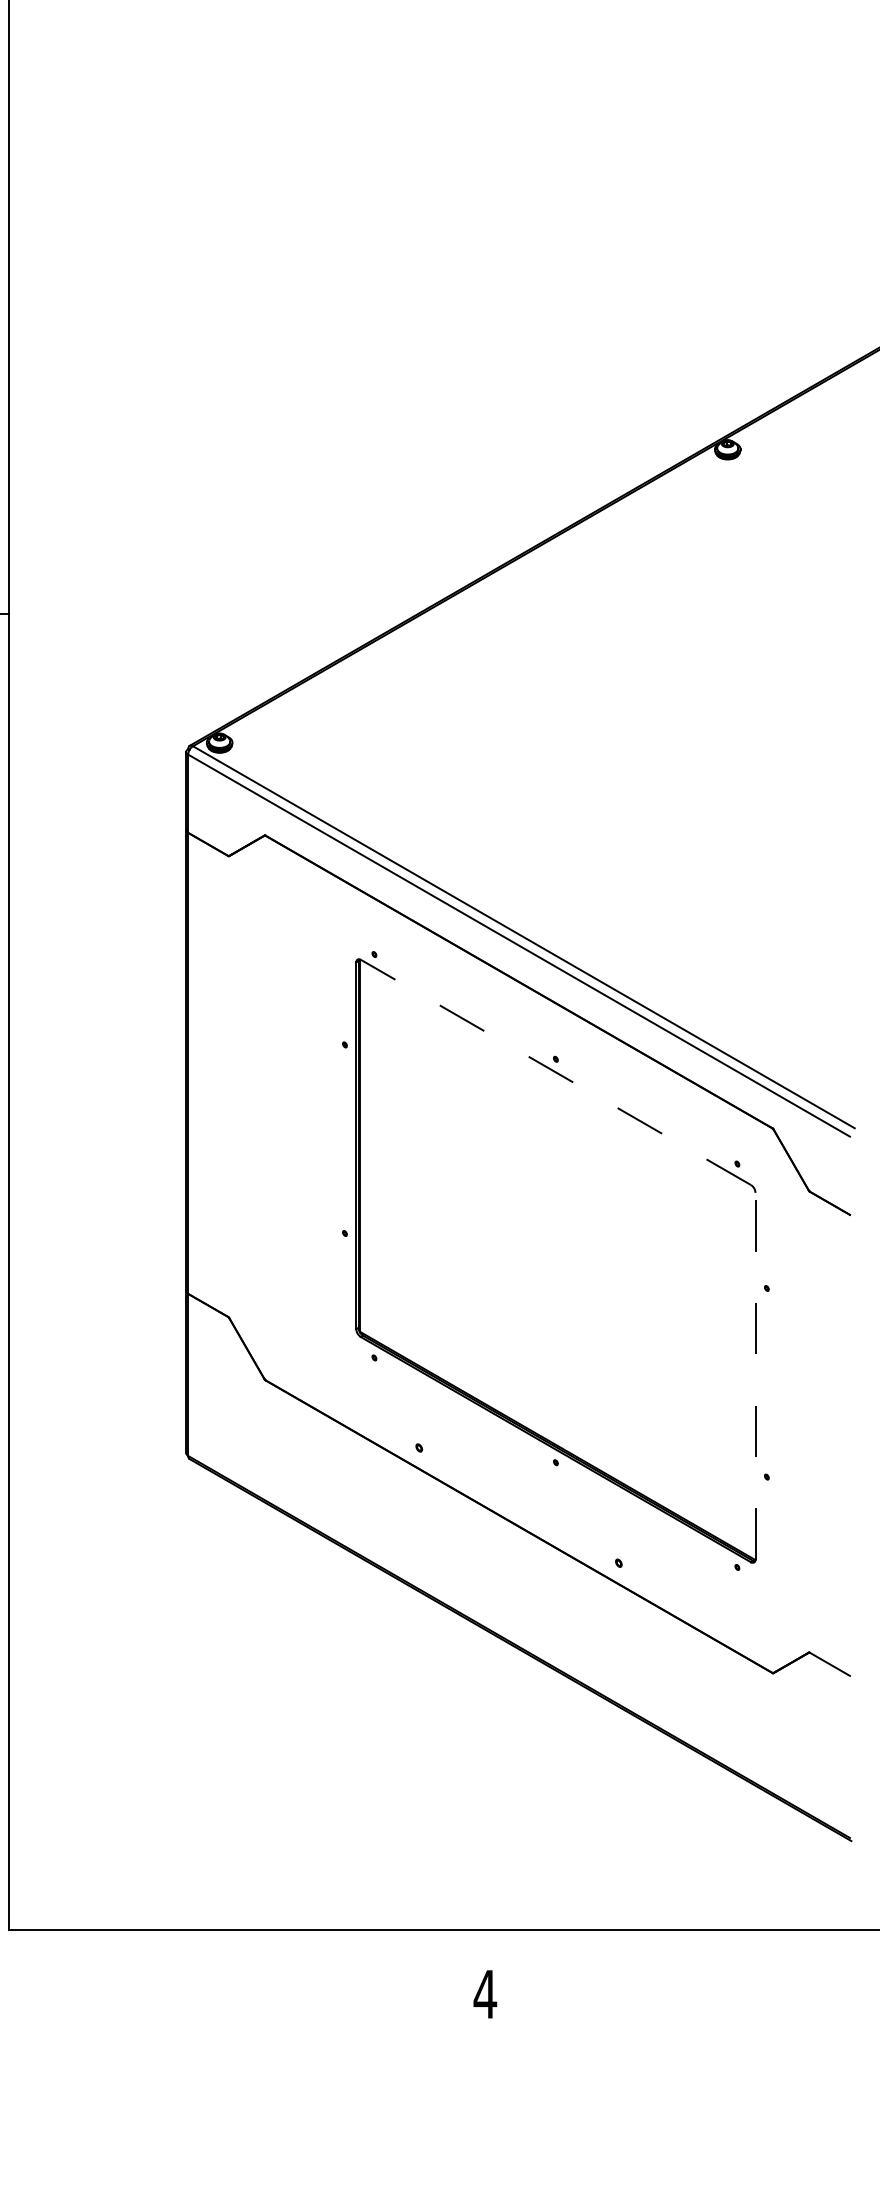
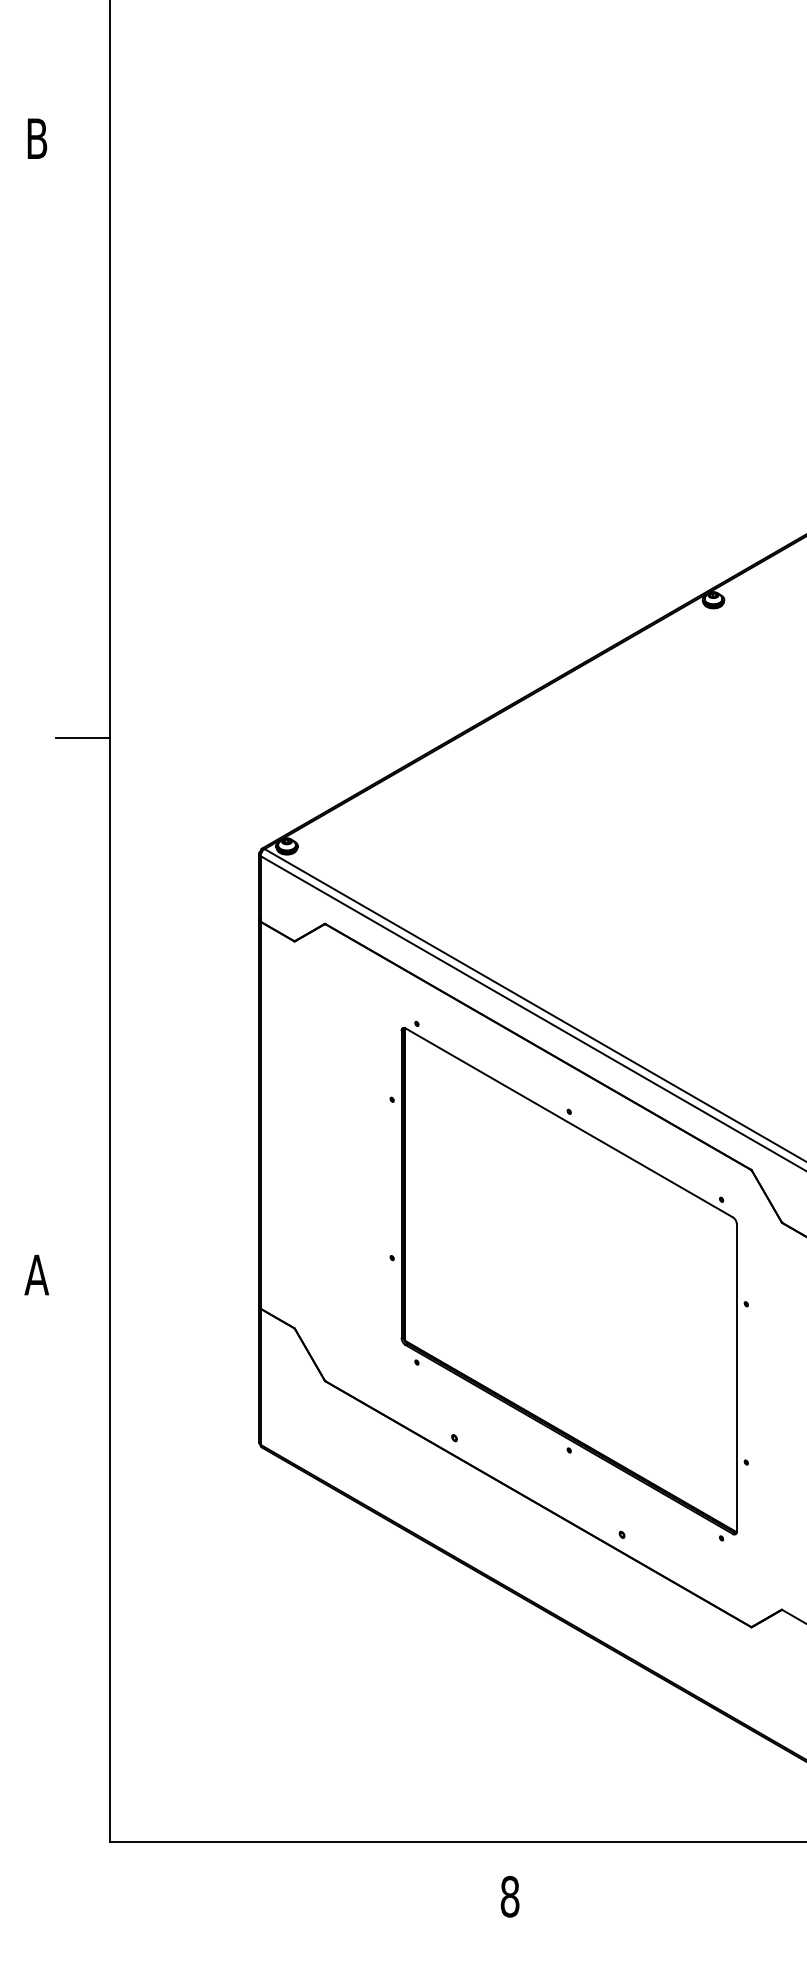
line: (555, 1071) -> (568, 1122), dashed -> solid
line: (755, 1375) -> (736, 1377), dashed -> solid
text: (484, 1994) -> (509, 1896), 4 -> 8

